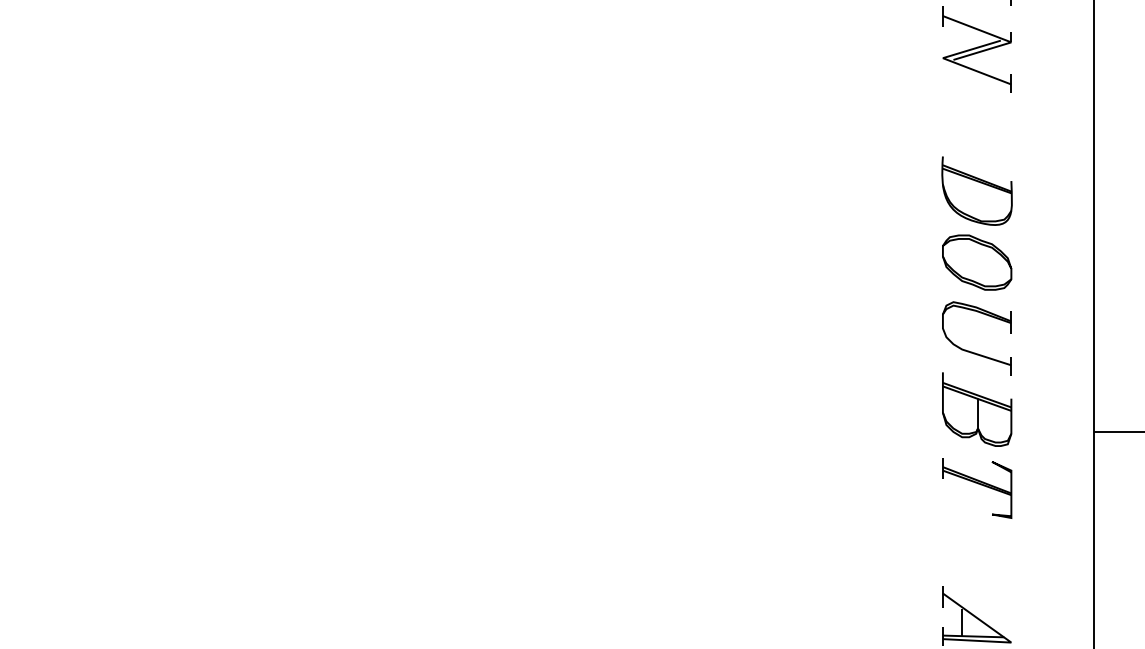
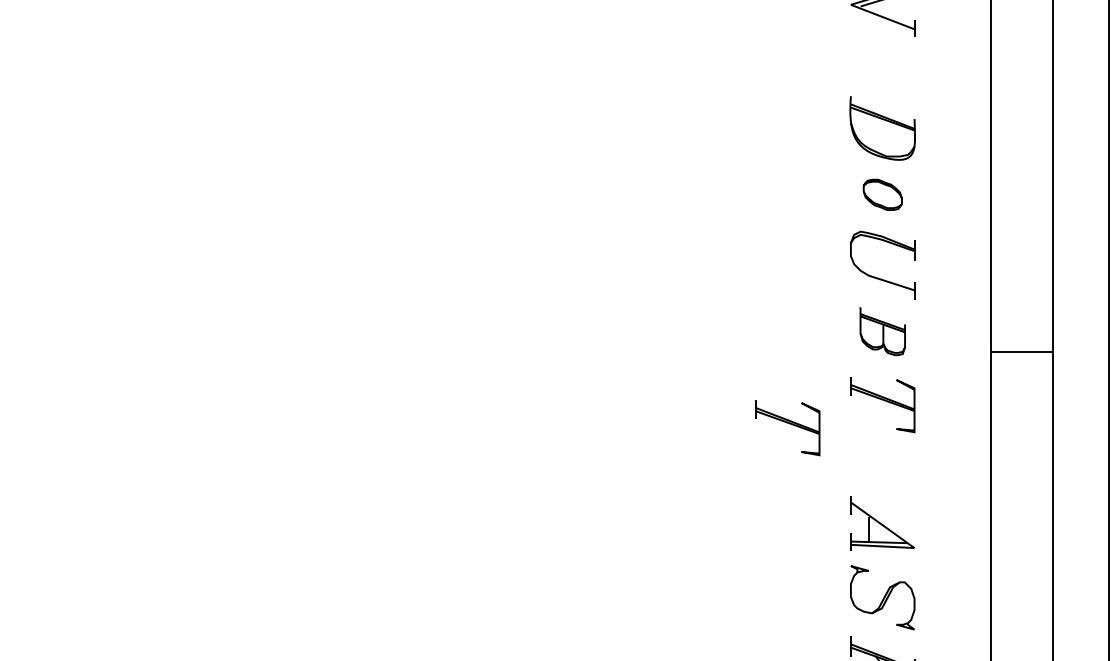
part: (976, 262) -> (882, 194), size x0.6
part: (976, 409) -> (882, 331), size x0.7
part: (874, 513) -> (787, 428), added

